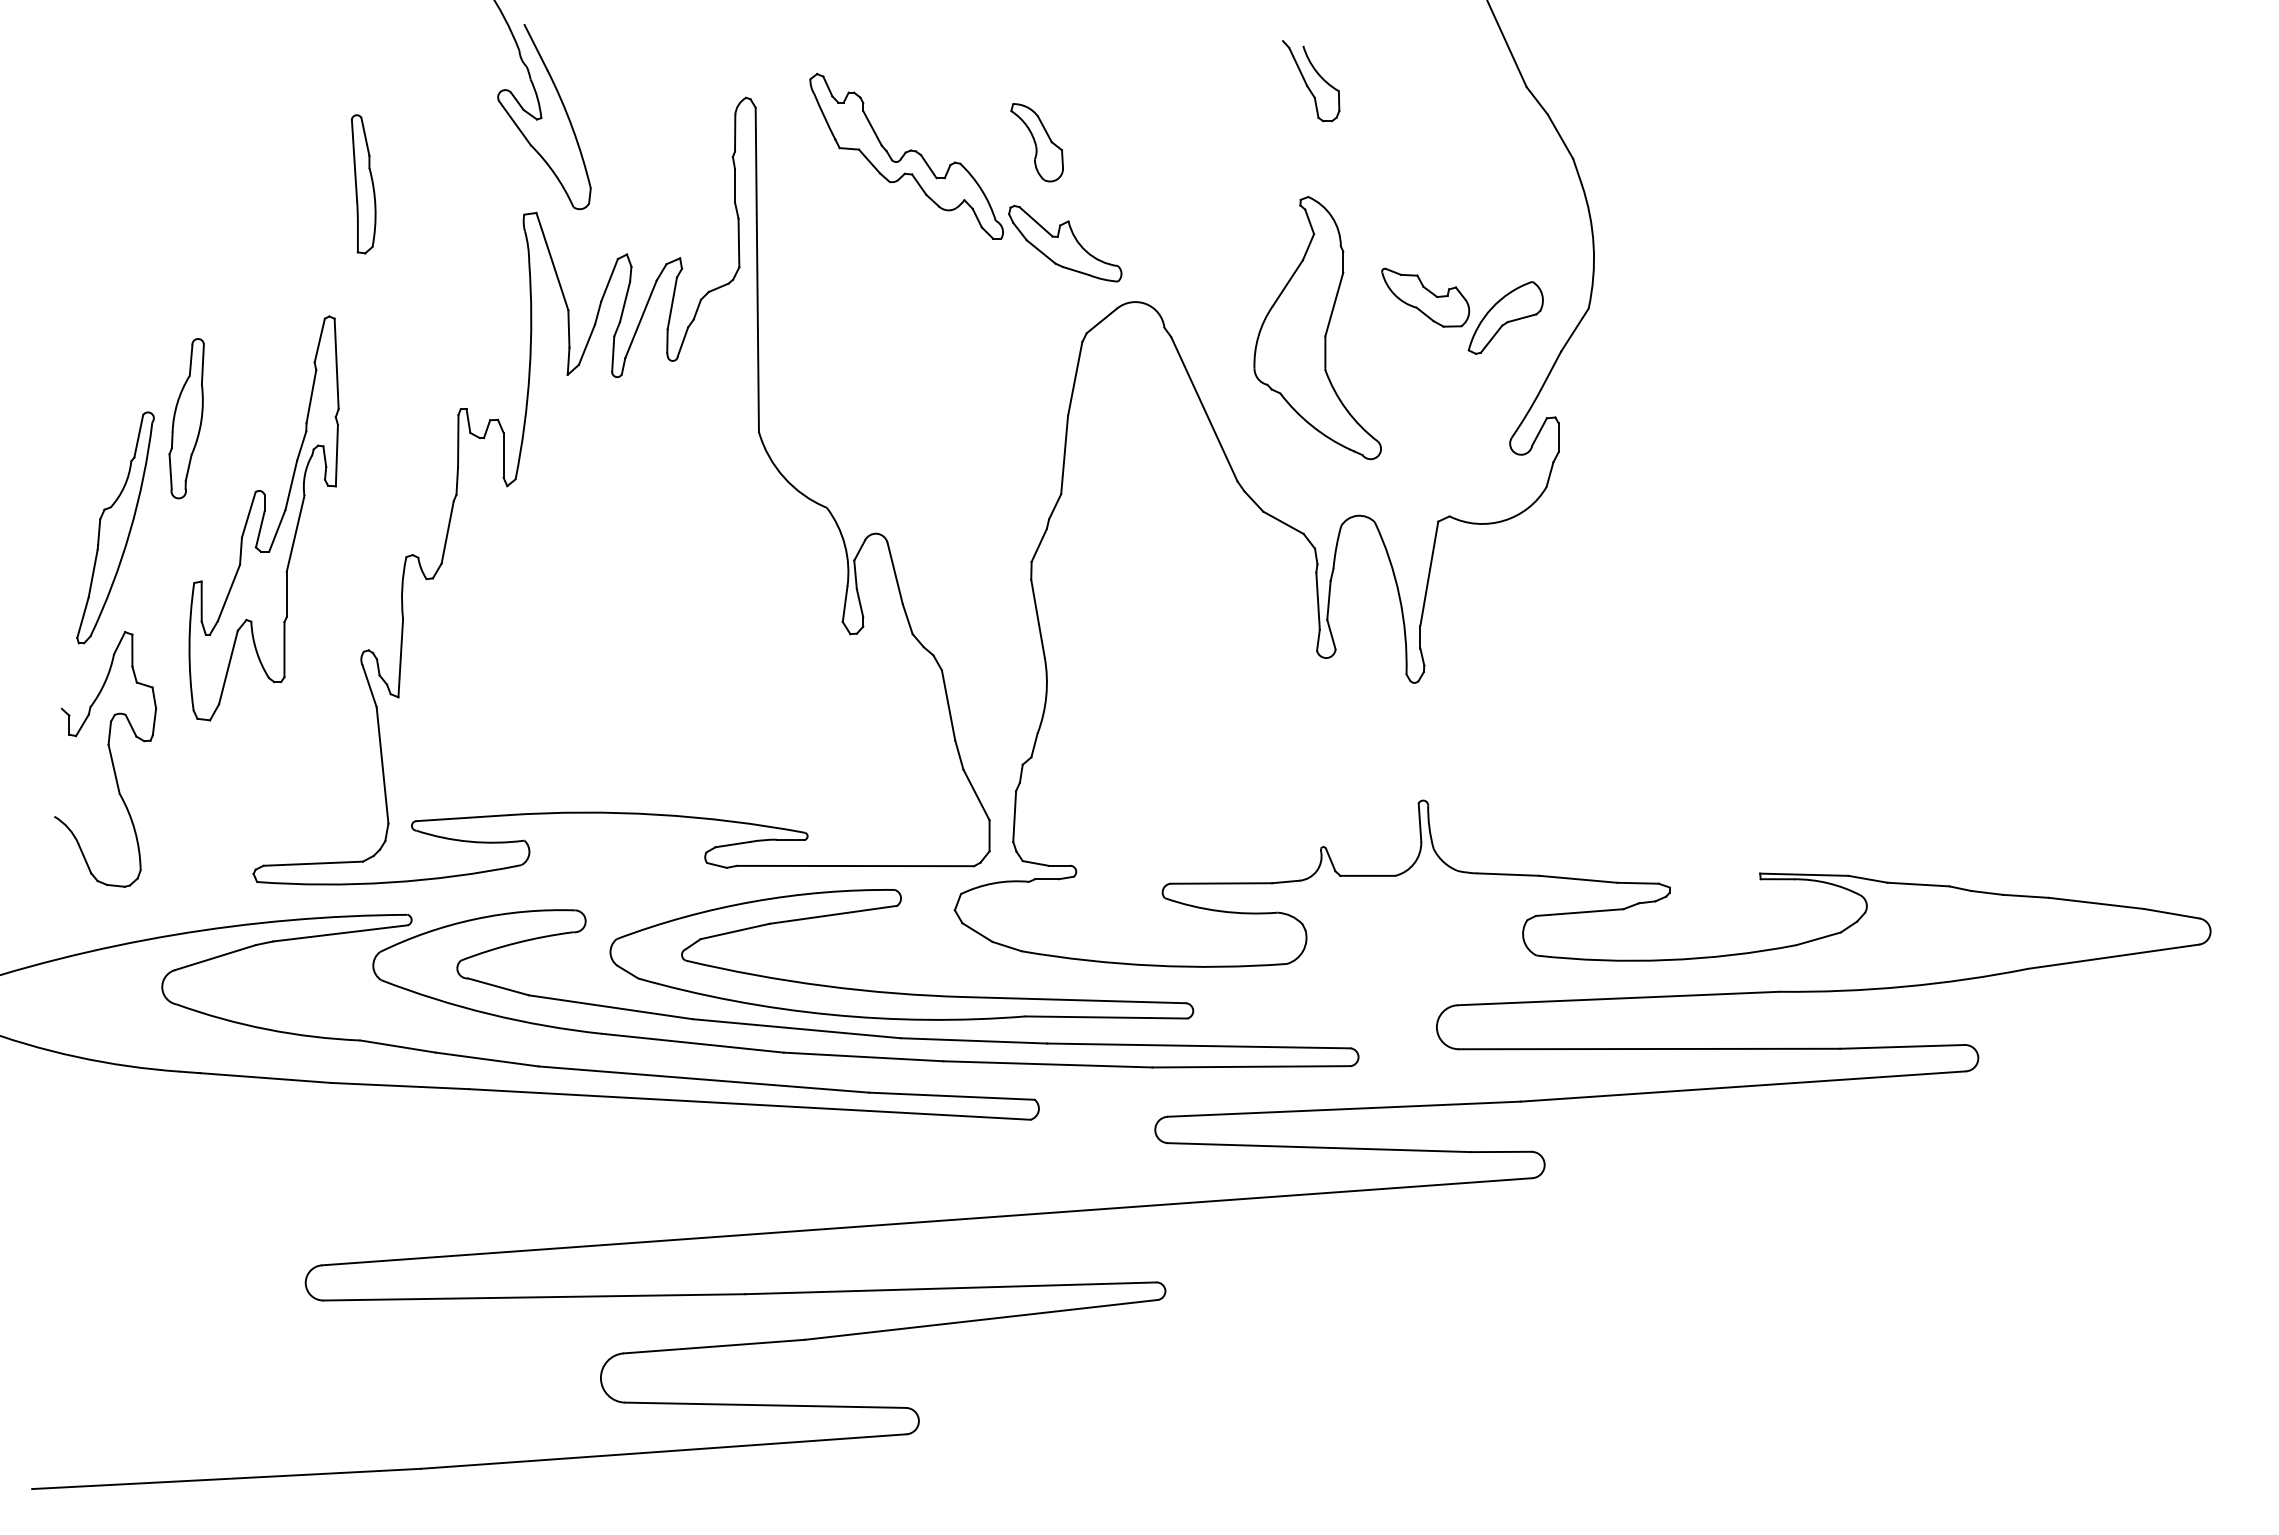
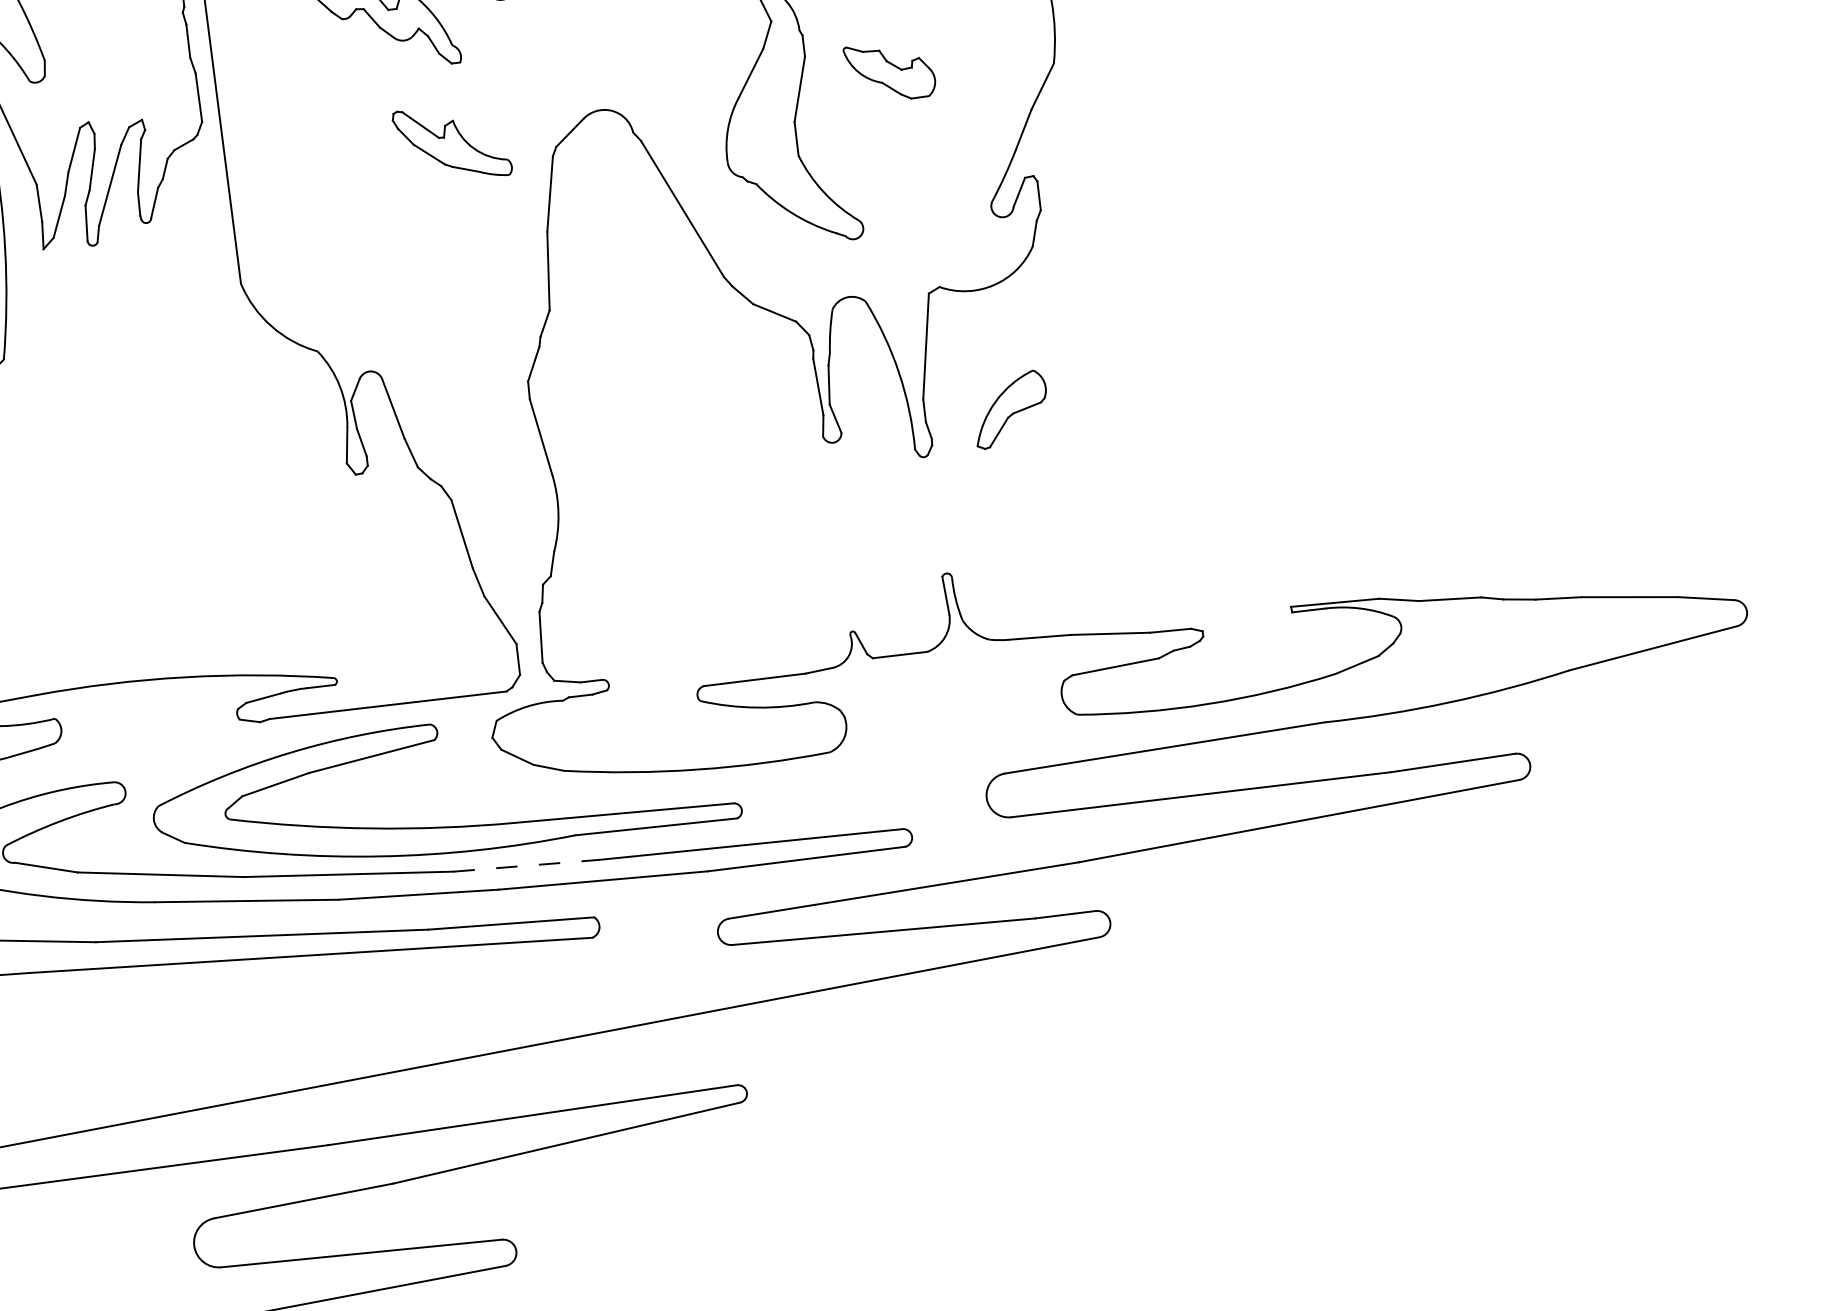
part: (1065, 243) -> (452, 143), moved
part: (1505, 317) -> (1010, 409), moved
line: (974, 1040) -> (527, 865), solid -> dashed

